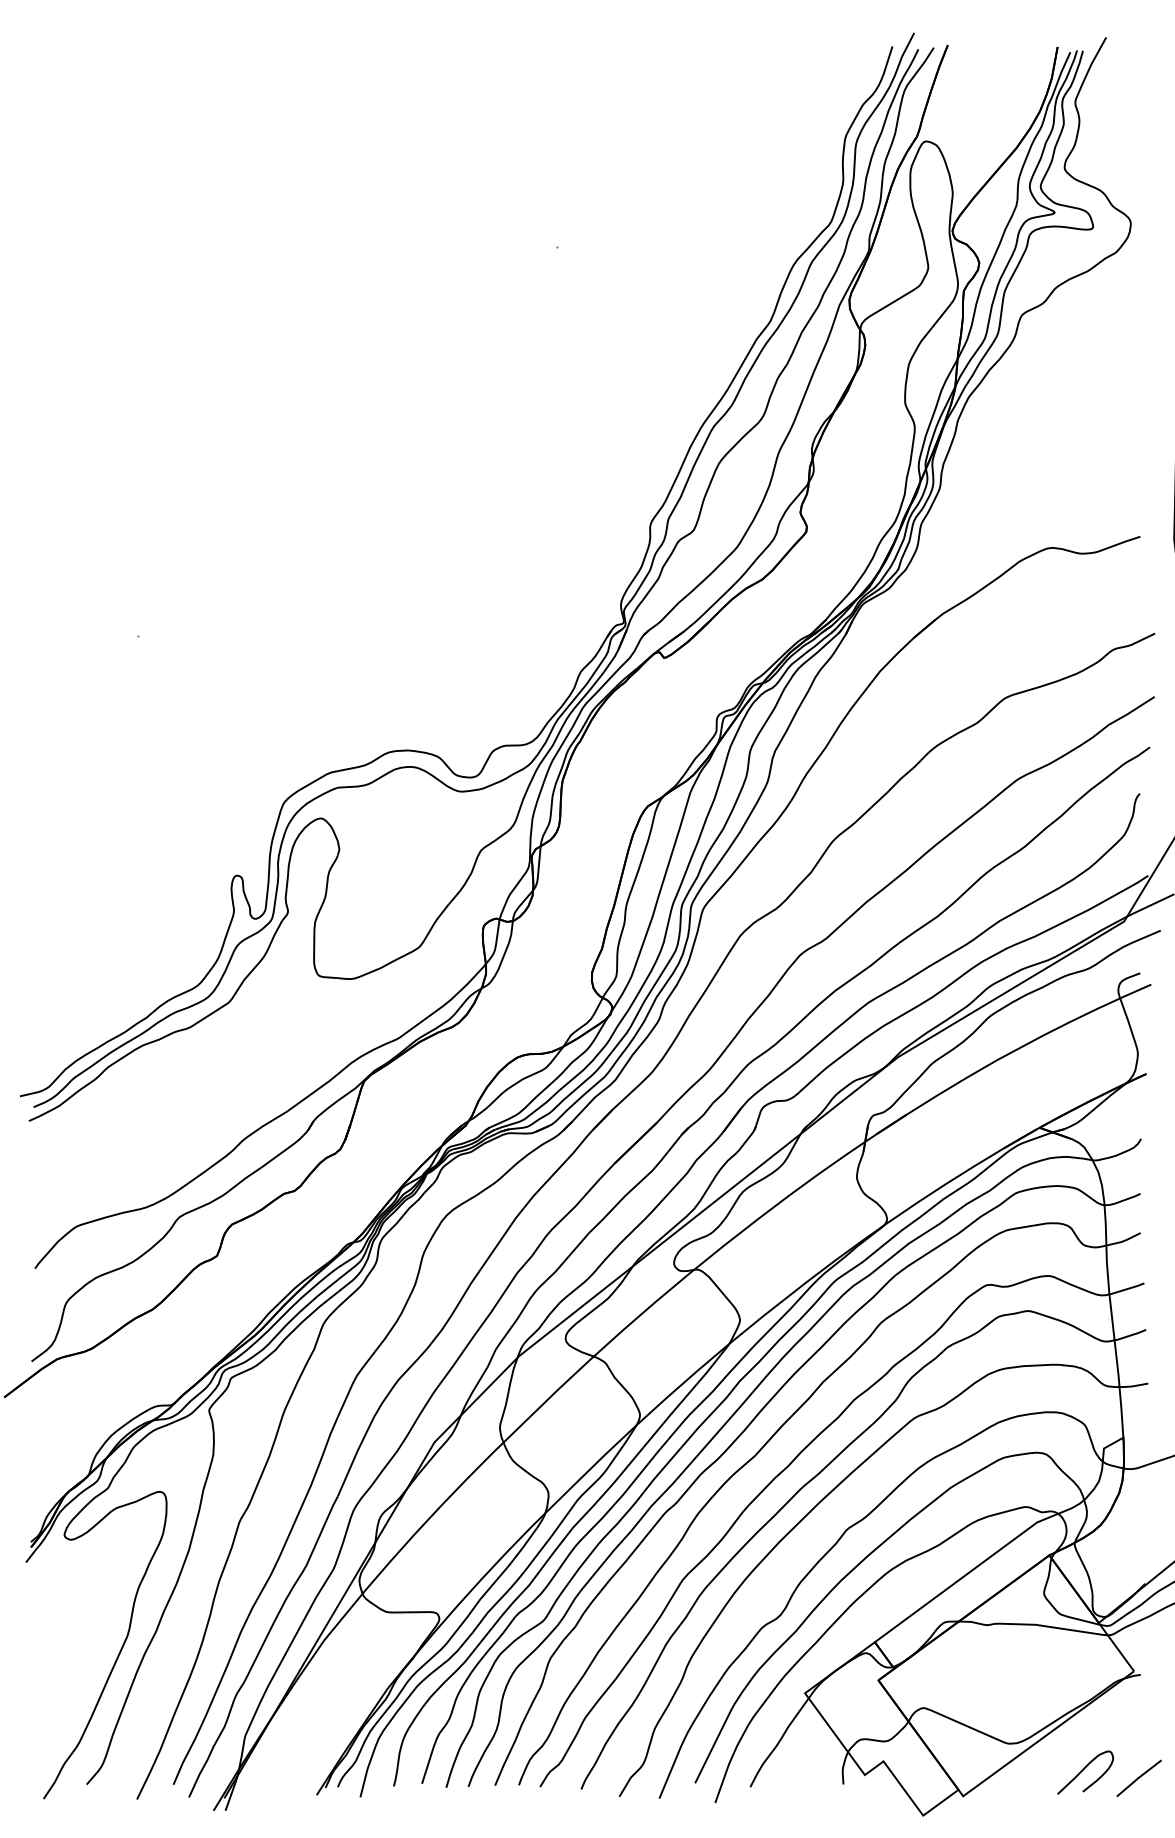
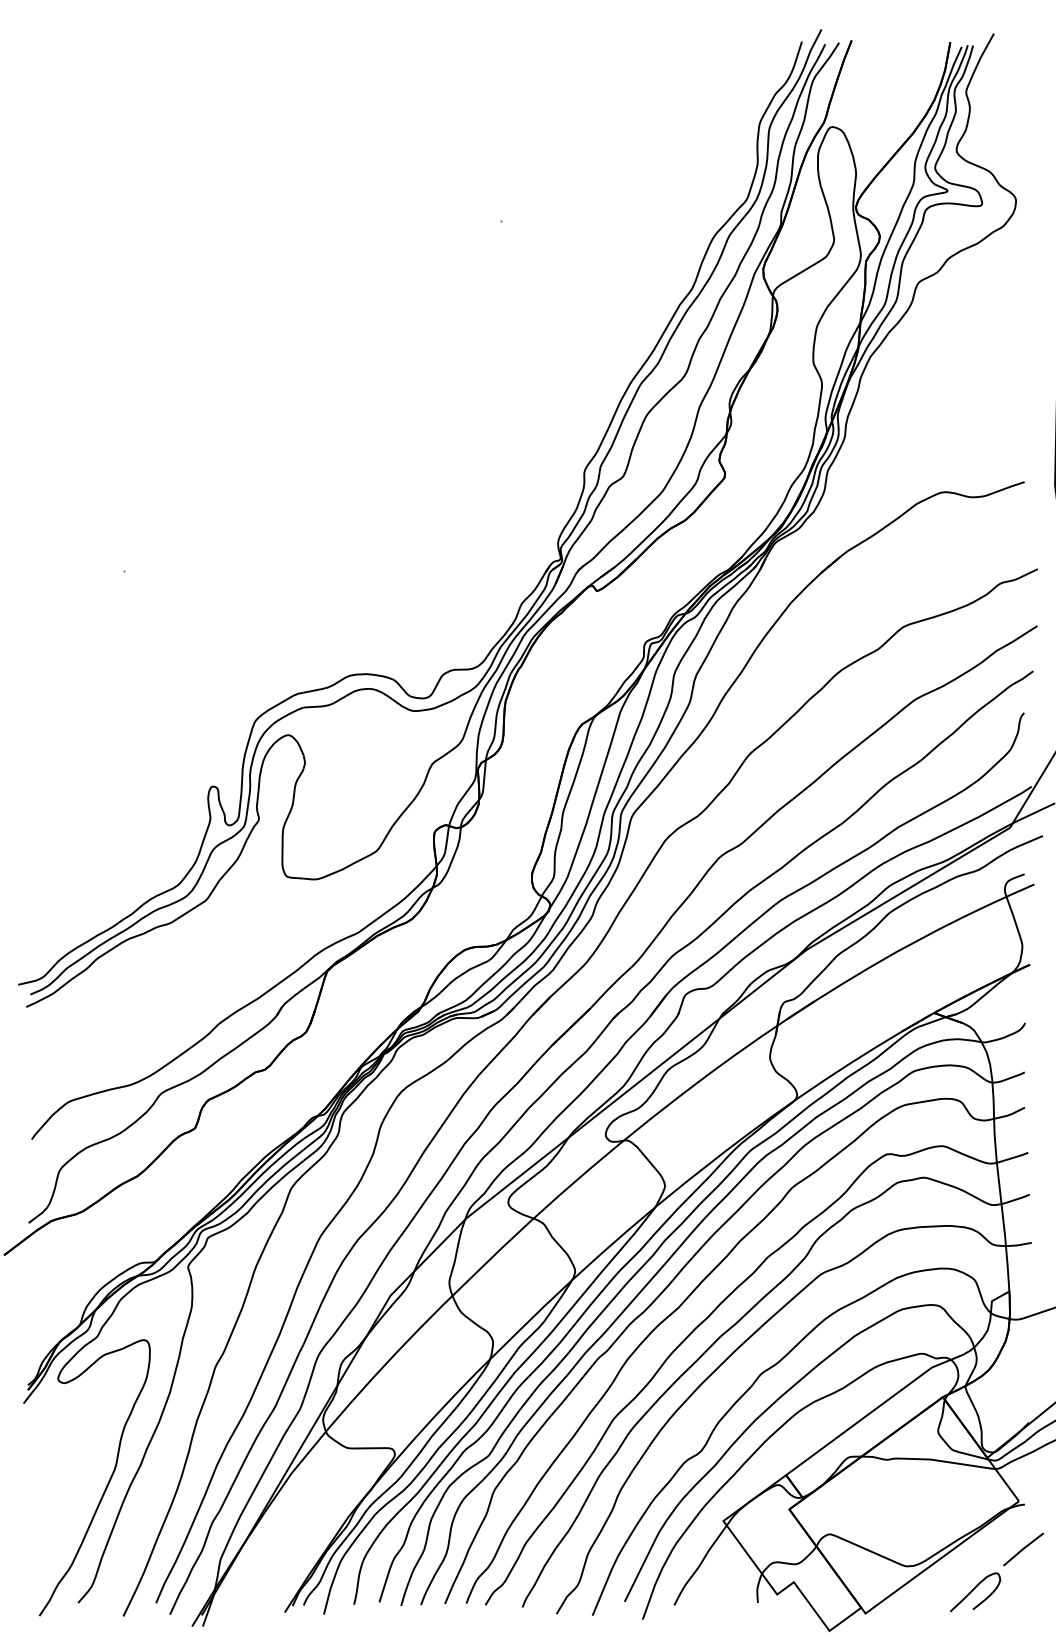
line: (1139, 1778) -> (1023, 1549), moved

